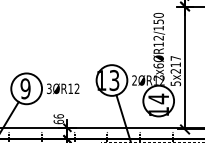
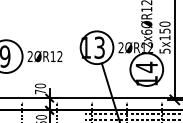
text: (175, 64) -> (164, 30), 5x217 -> 5x150
text: (49, 89) -> (30, 57), 3ØR12 -> 2ØR12
text: (58, 119) -> (40, 89), 66 -> 70

